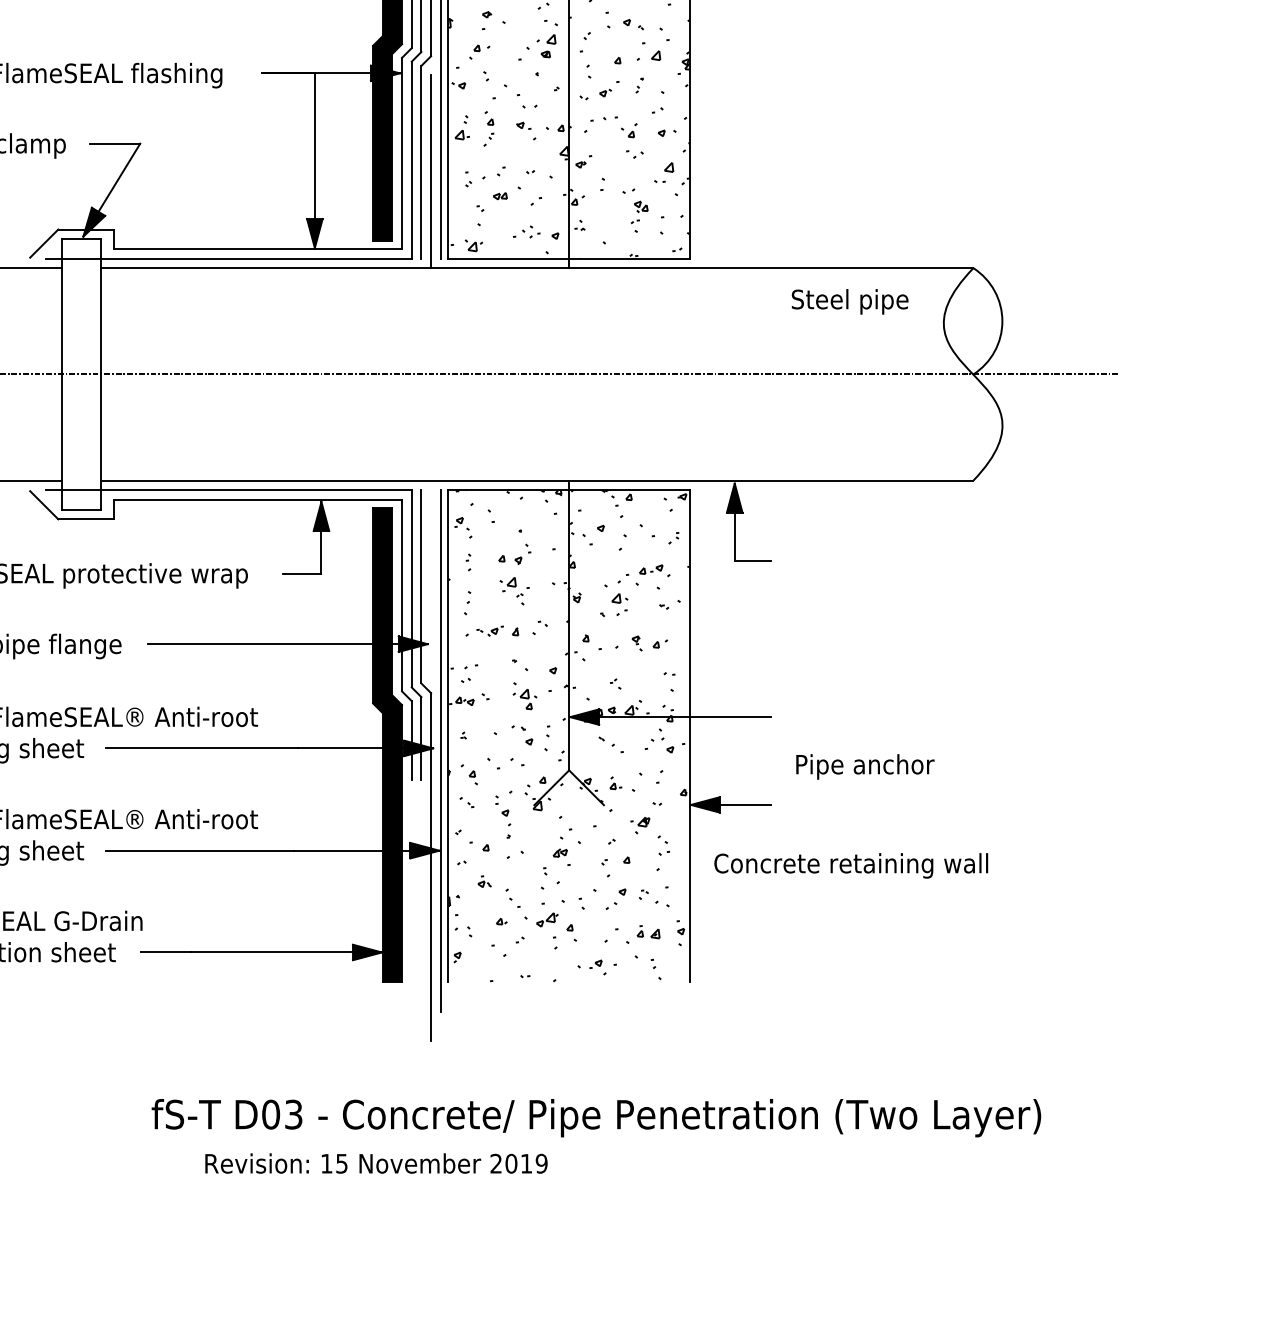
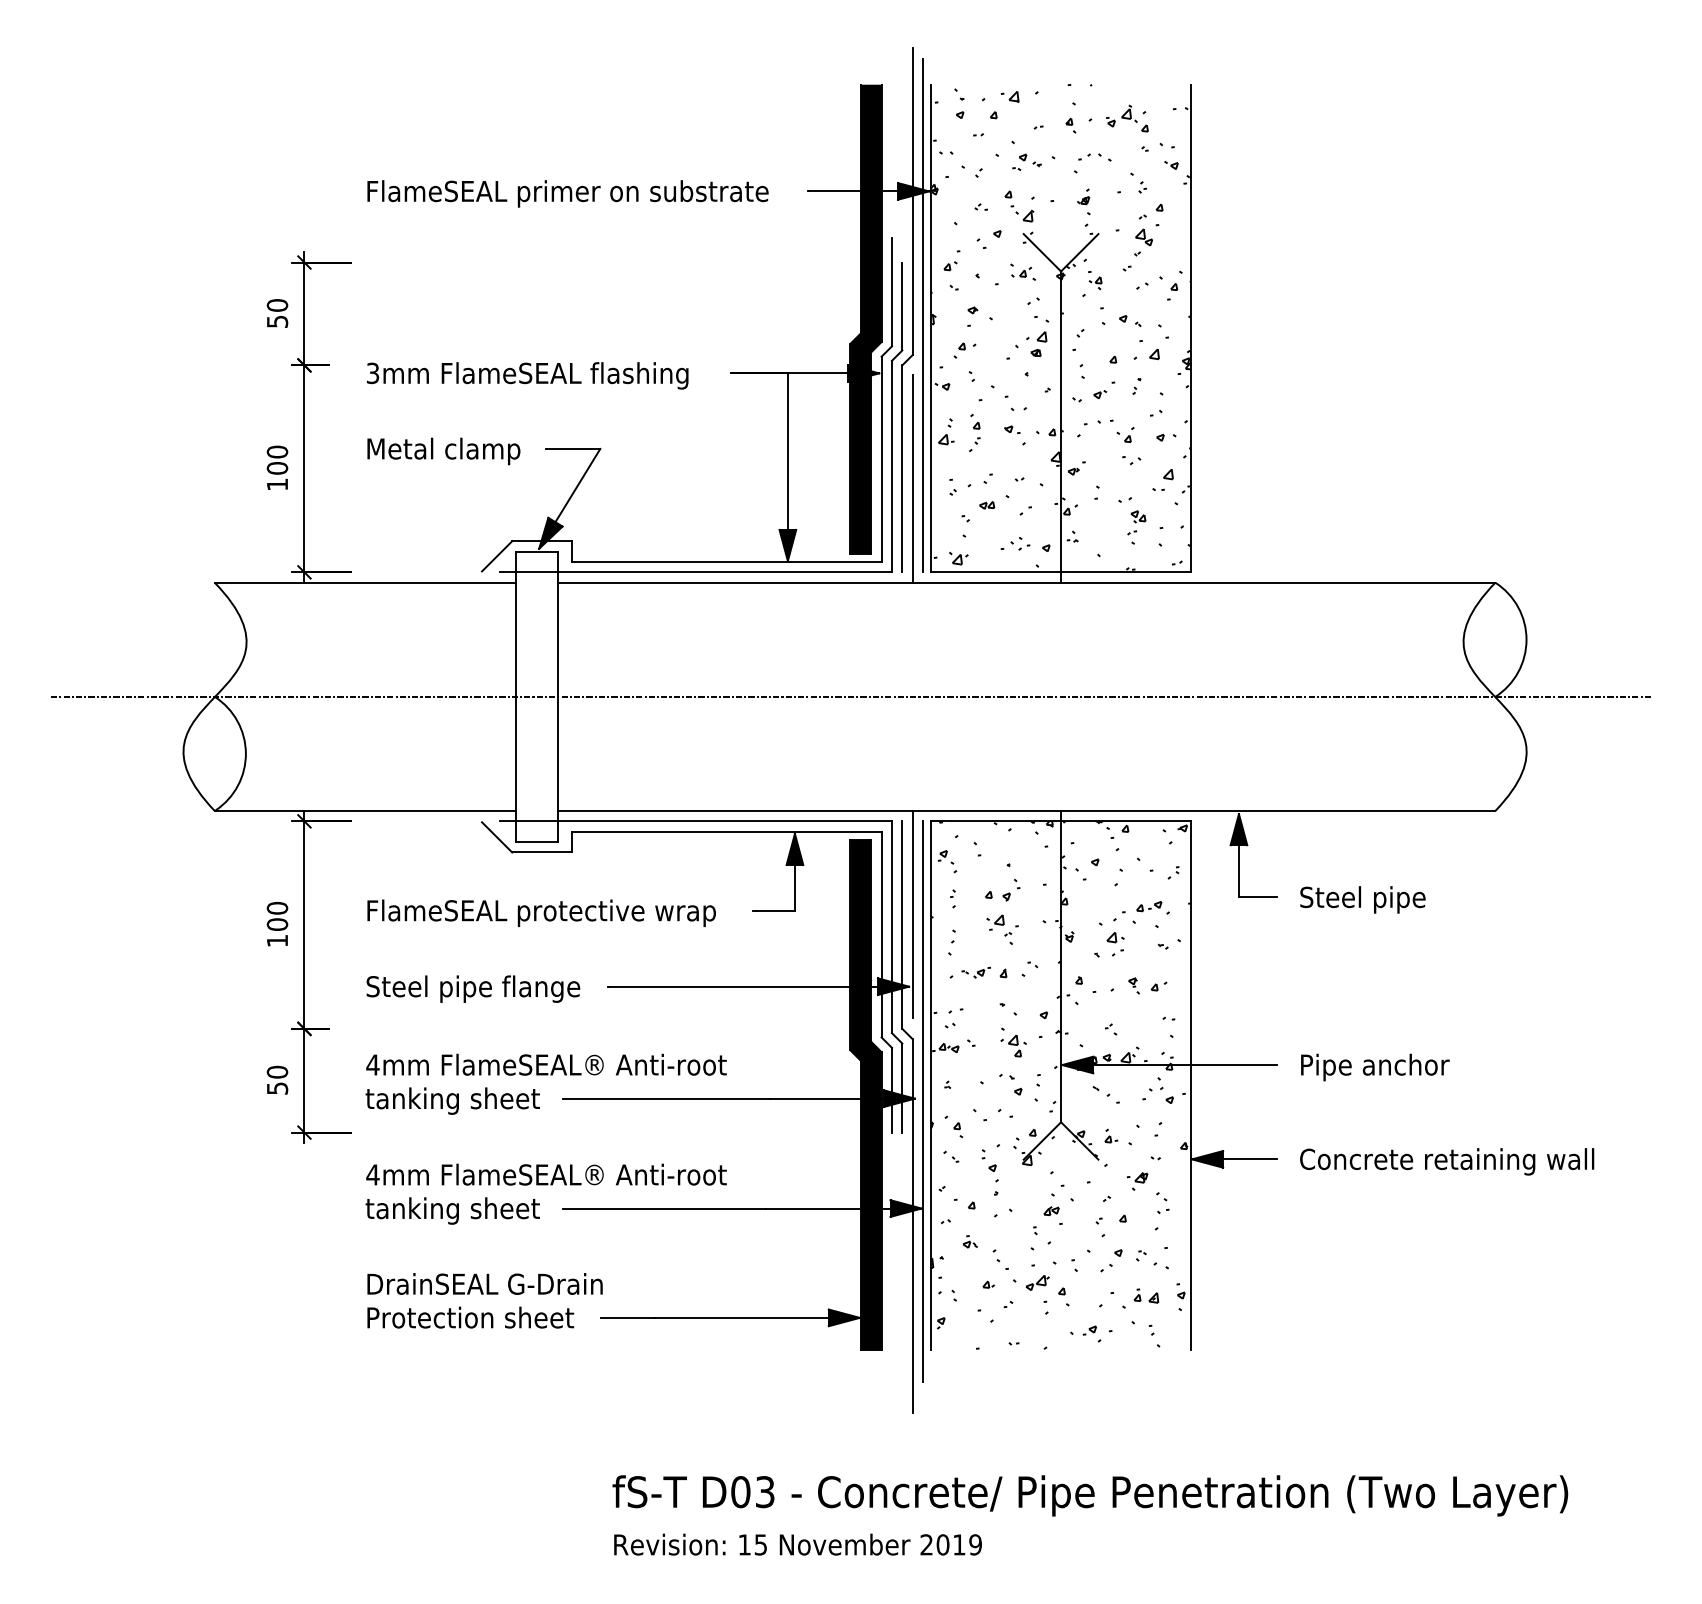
text: (849, 301) -> (1362, 899), moved
line: (430, 577) -> (912, 914), added
text: (865, 766) -> (1375, 1067), moved
text: (851, 865) -> (1447, 1161), moved
text: (375, 1163) -> (797, 1544), moved

